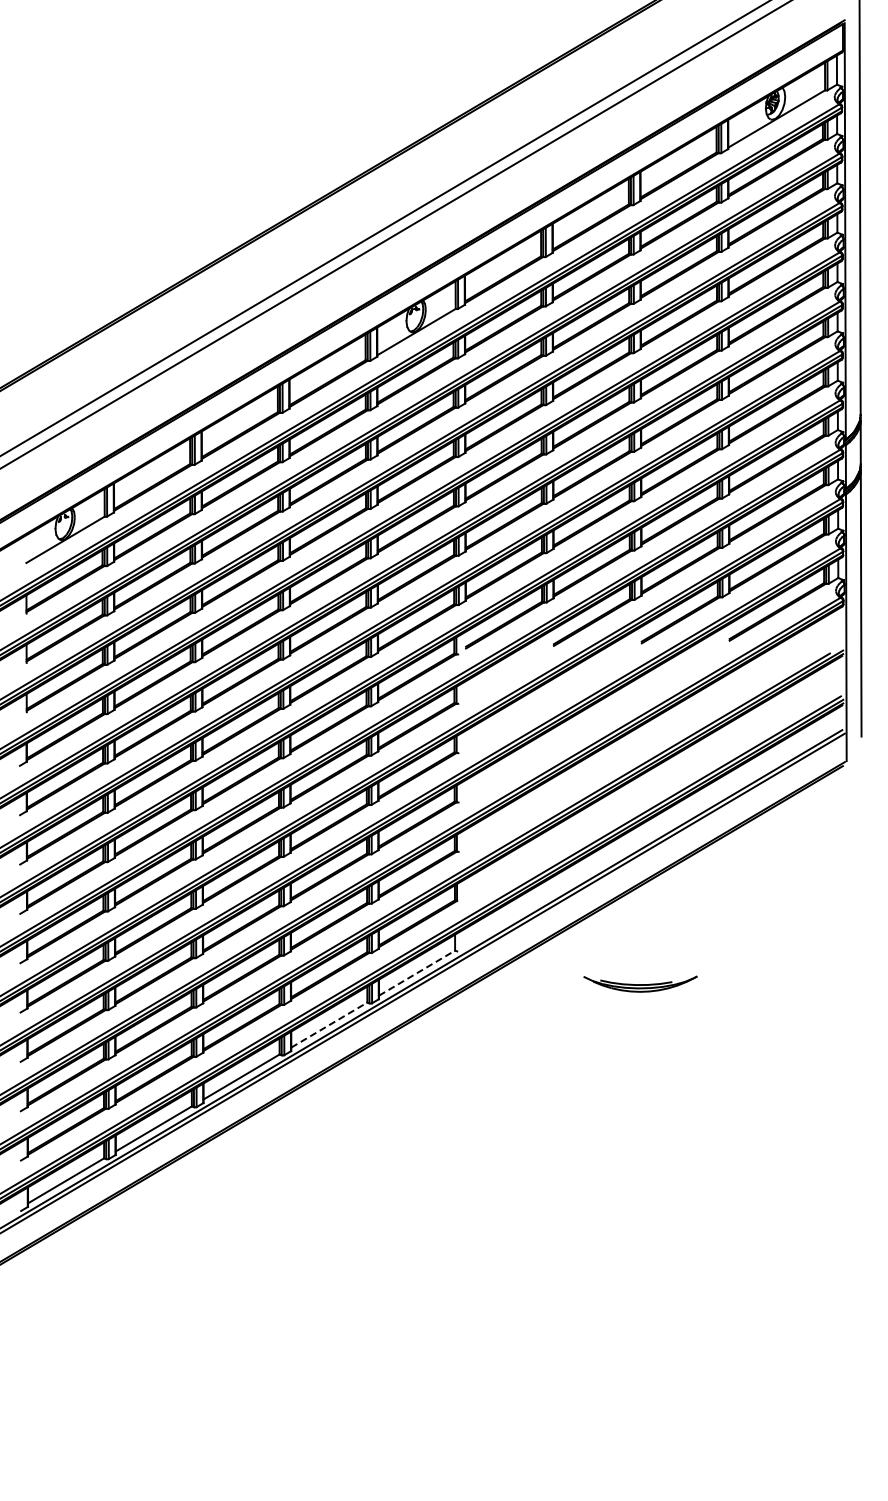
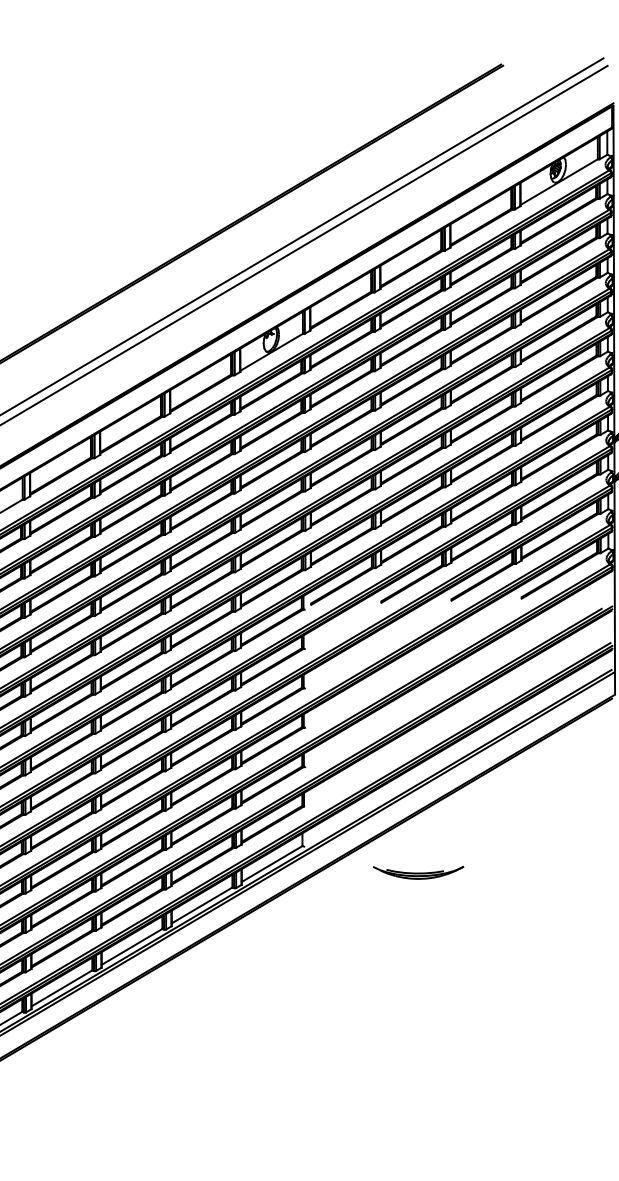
line: (417, 972) -> (272, 863), dashed -> solid
part: (640, 983) -> (418, 872), moved
line: (329, 1024) -> (202, 905), dashed -> solid

